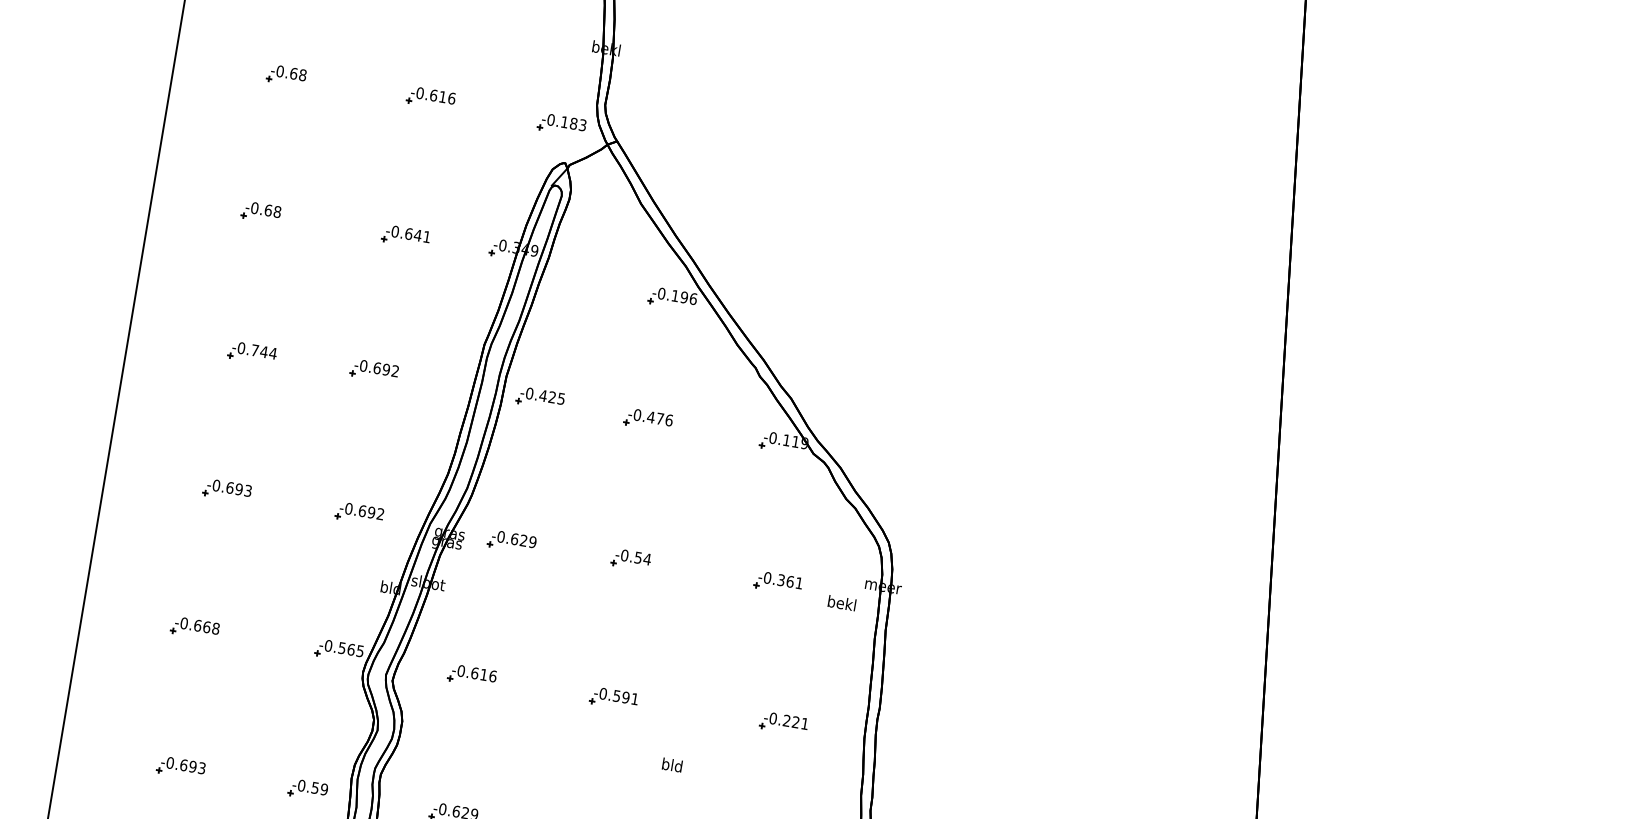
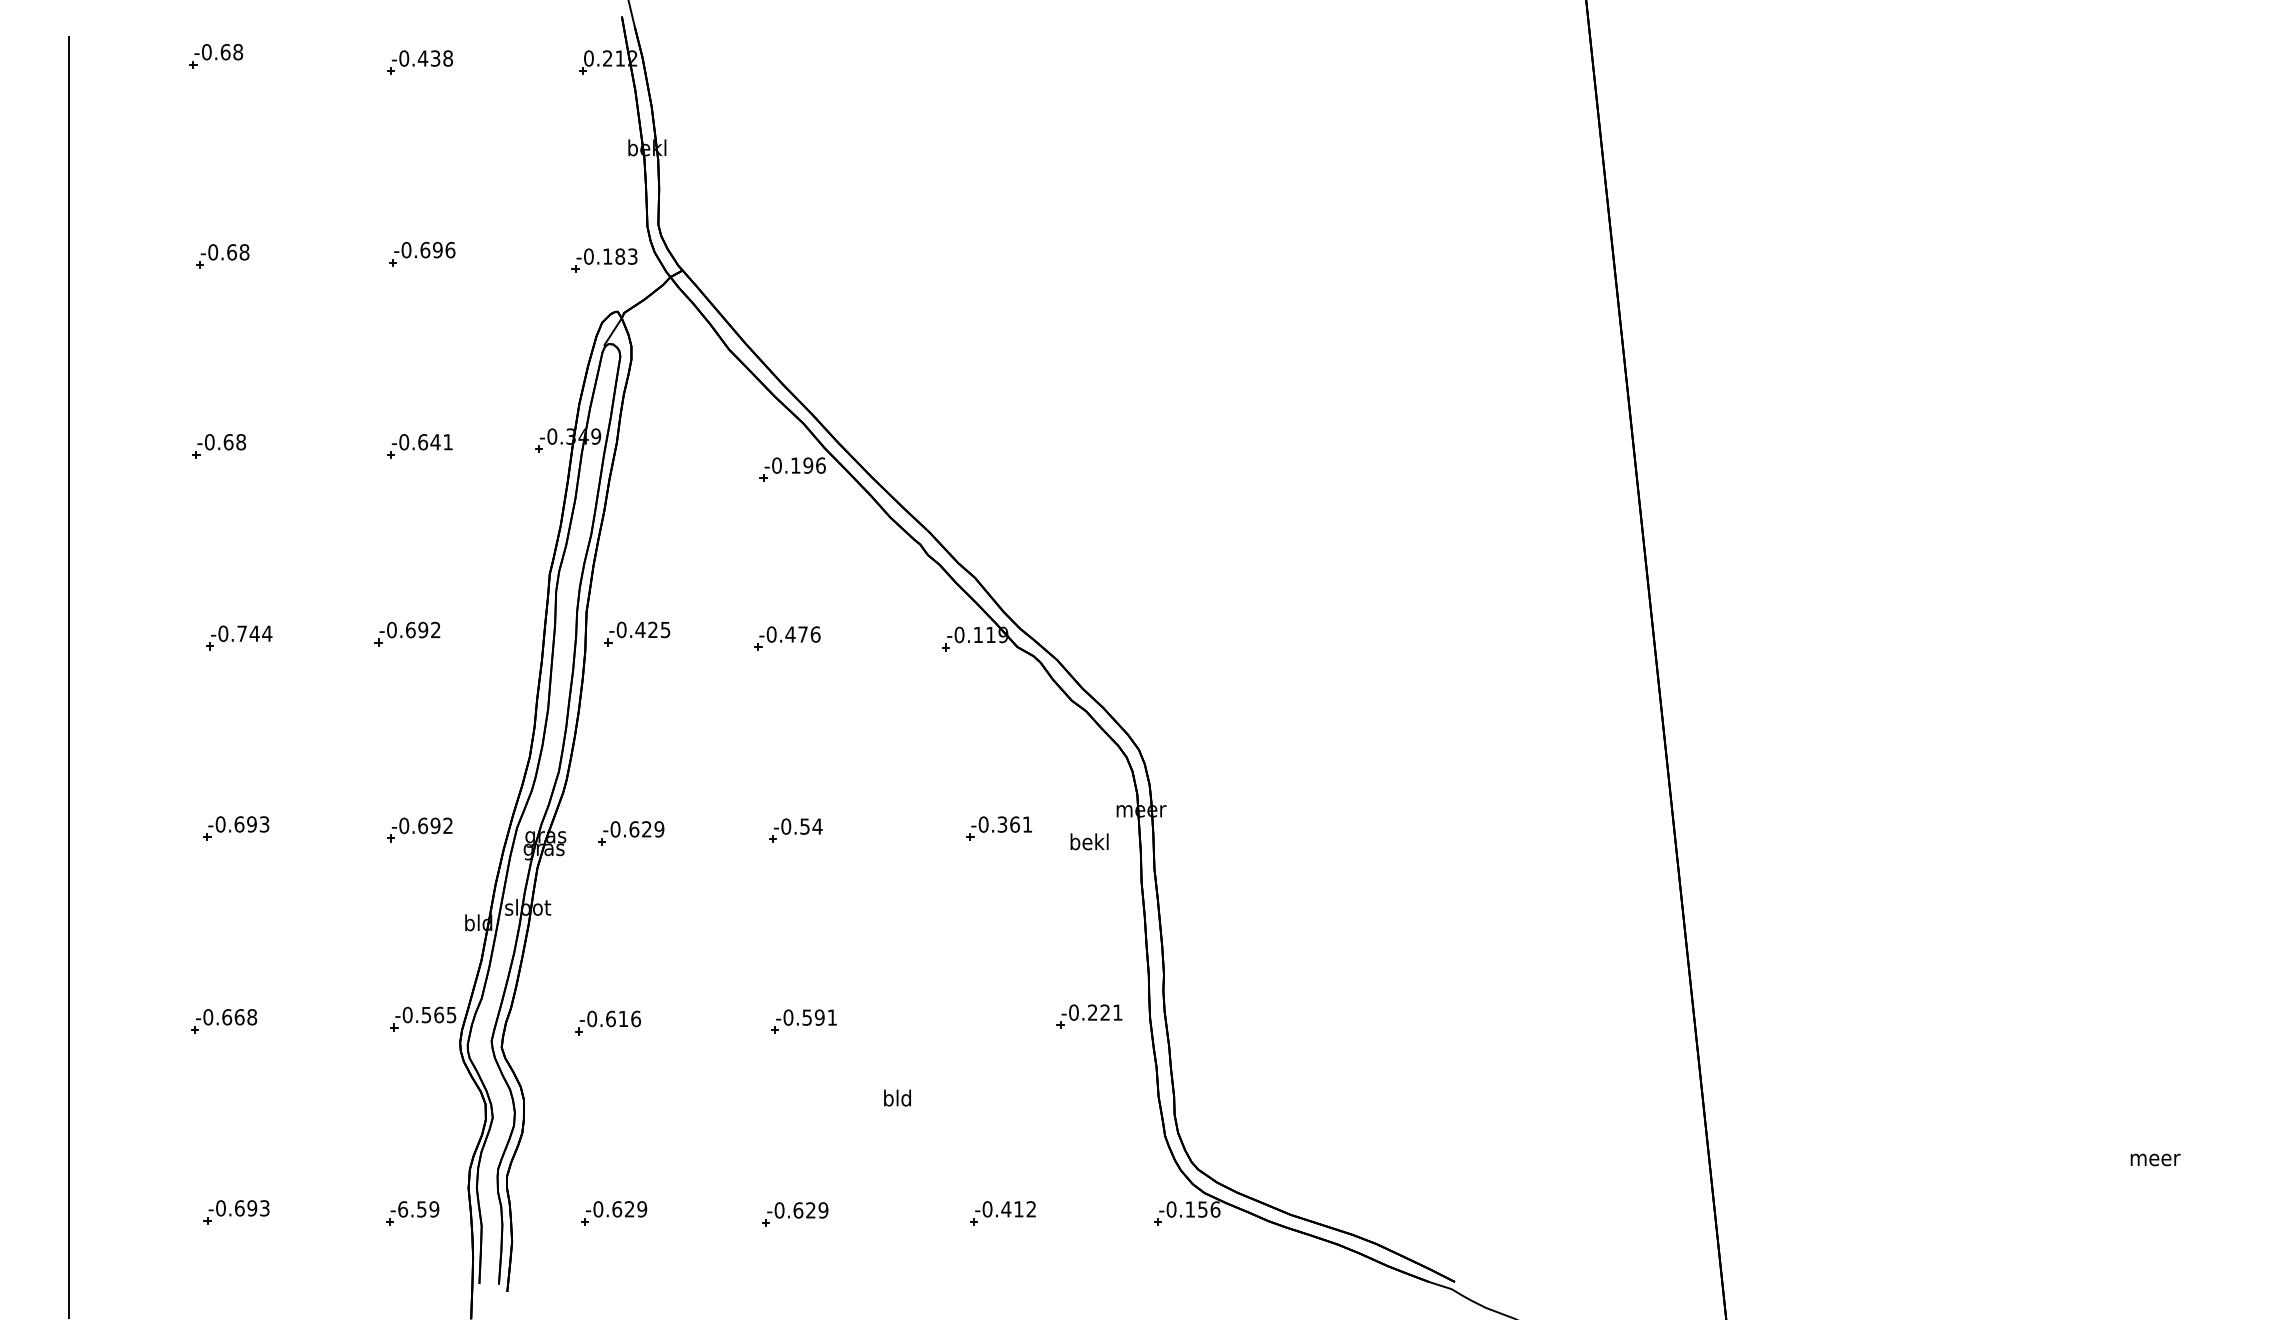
text: (442, 96) -> (437, 249), -0.616 -> -0.696
part: (784, 723) -> (1089, 1016), moved
text: (302, 785) -> (403, 1209), -0.59 -> -6.59

